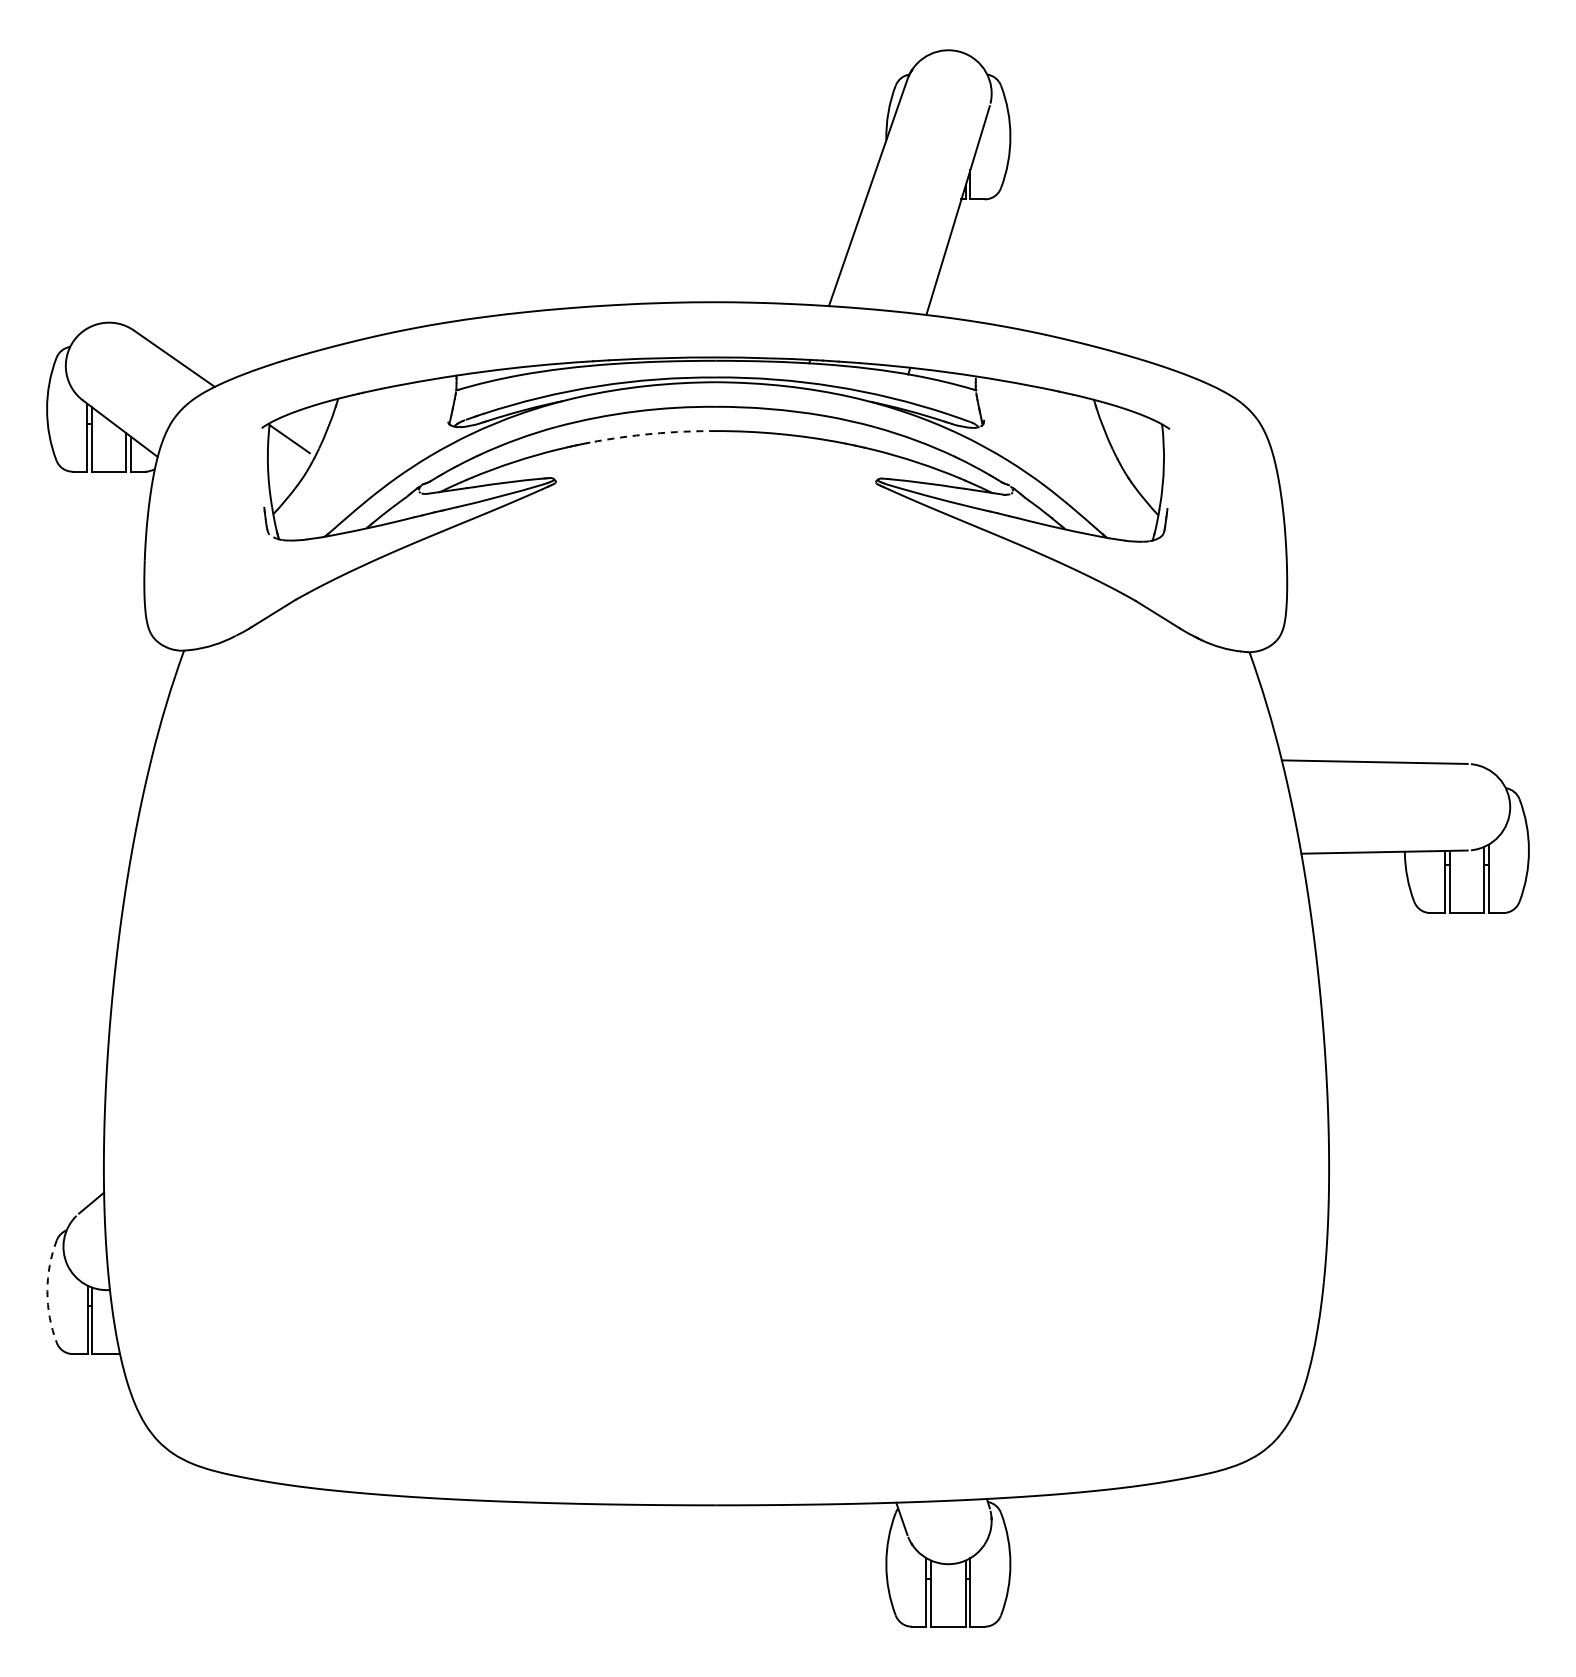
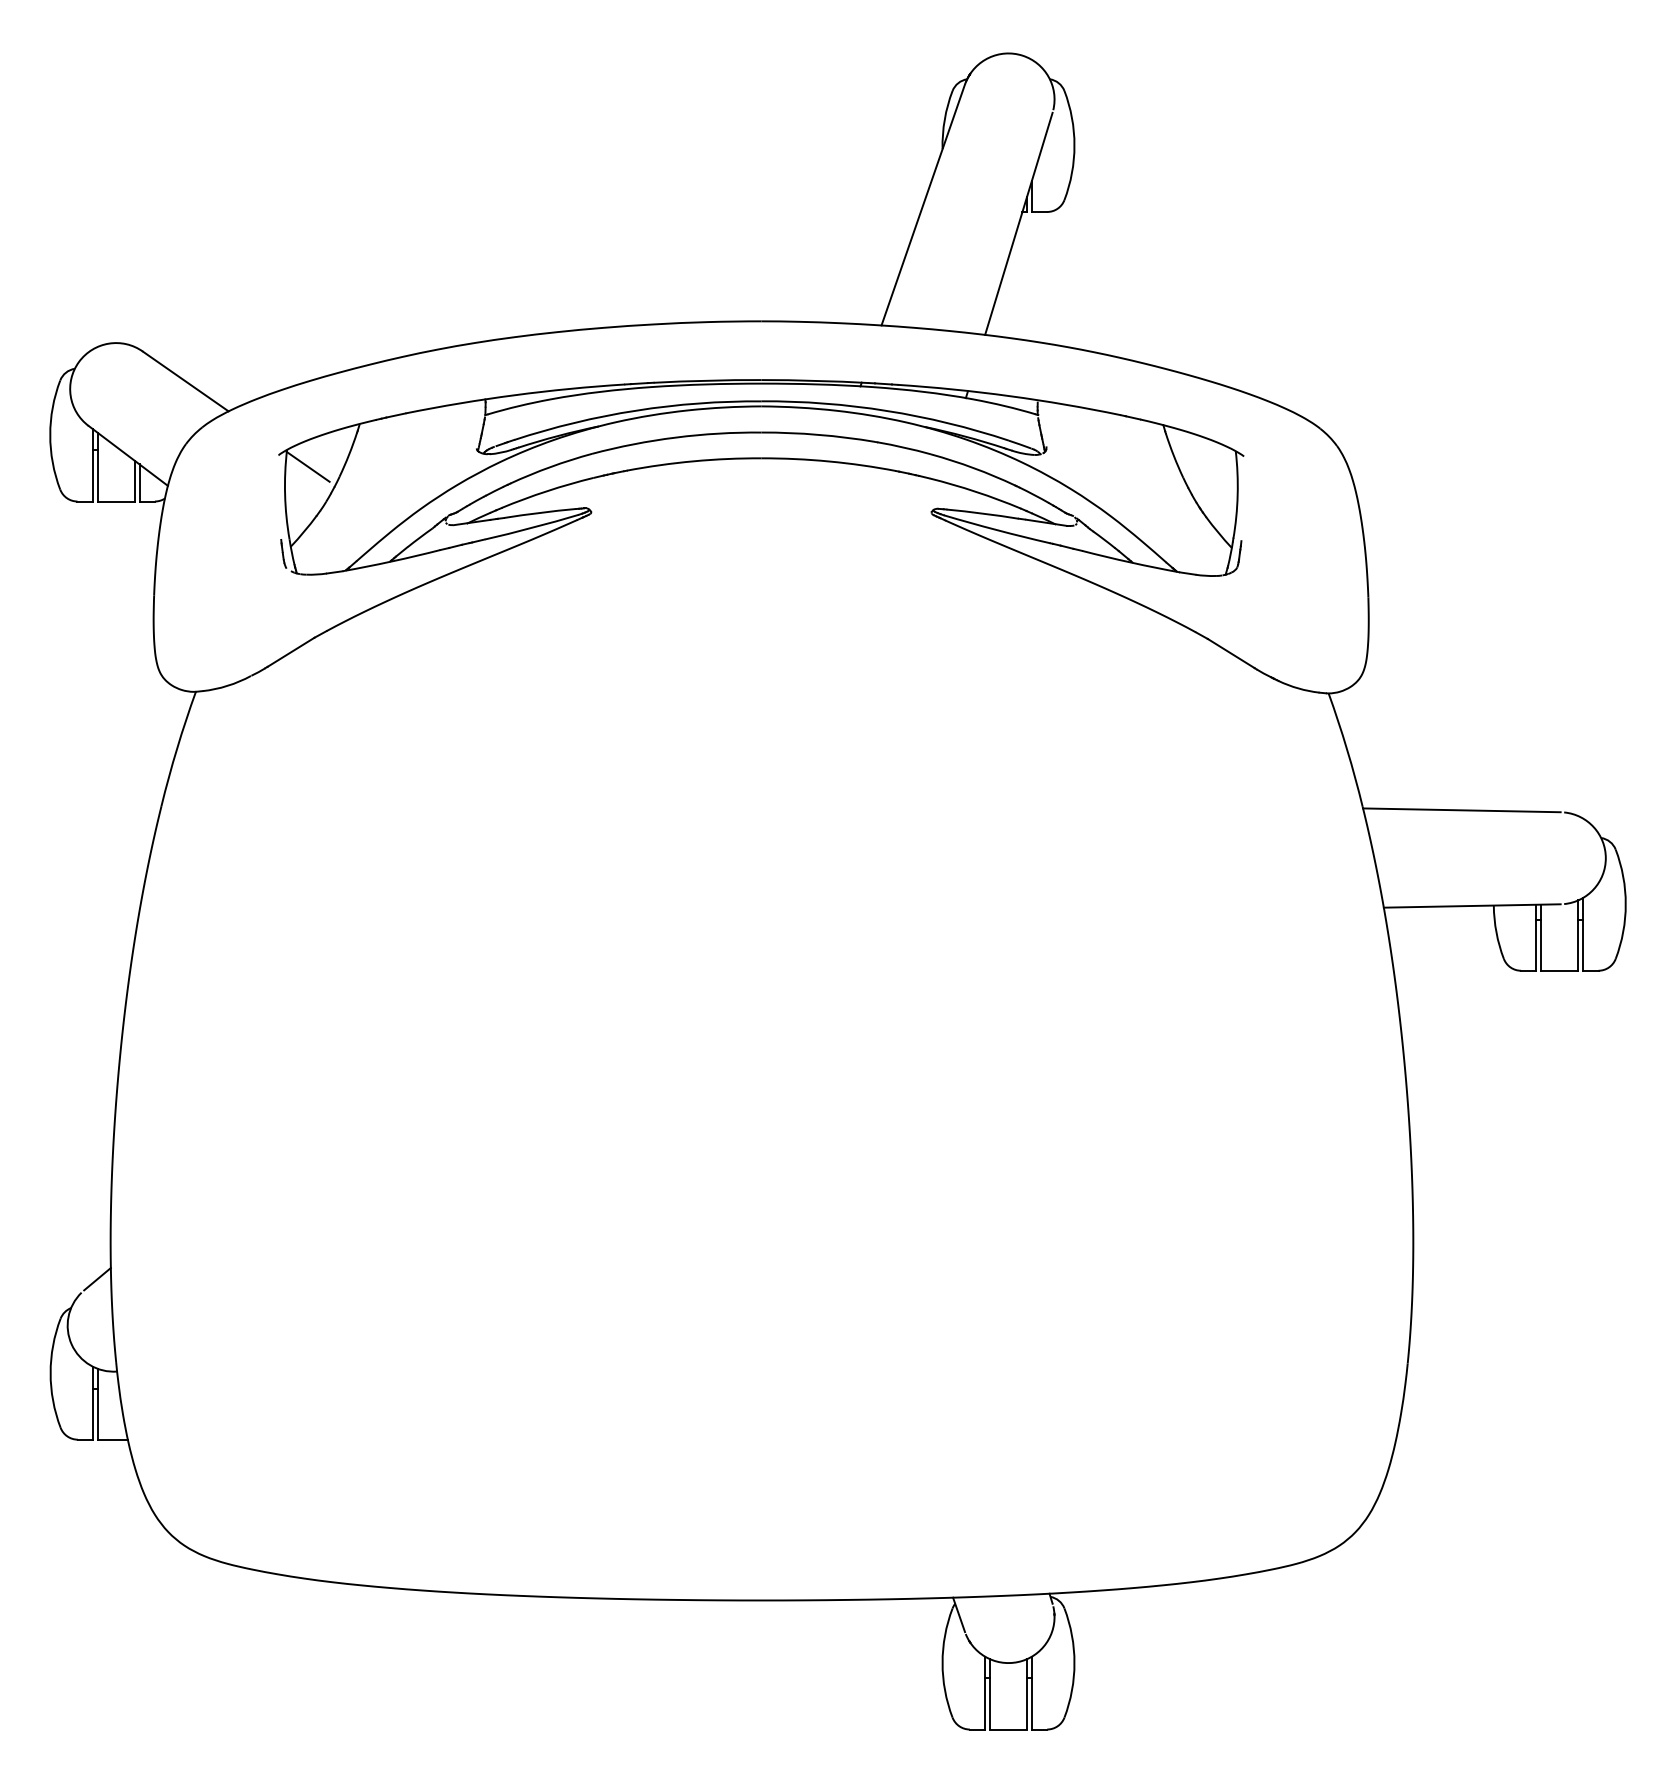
arc: (652, 433) -> (693, 460), dashed -> solid
arc: (47, 1291) -> (50, 1373), dashed -> solid

